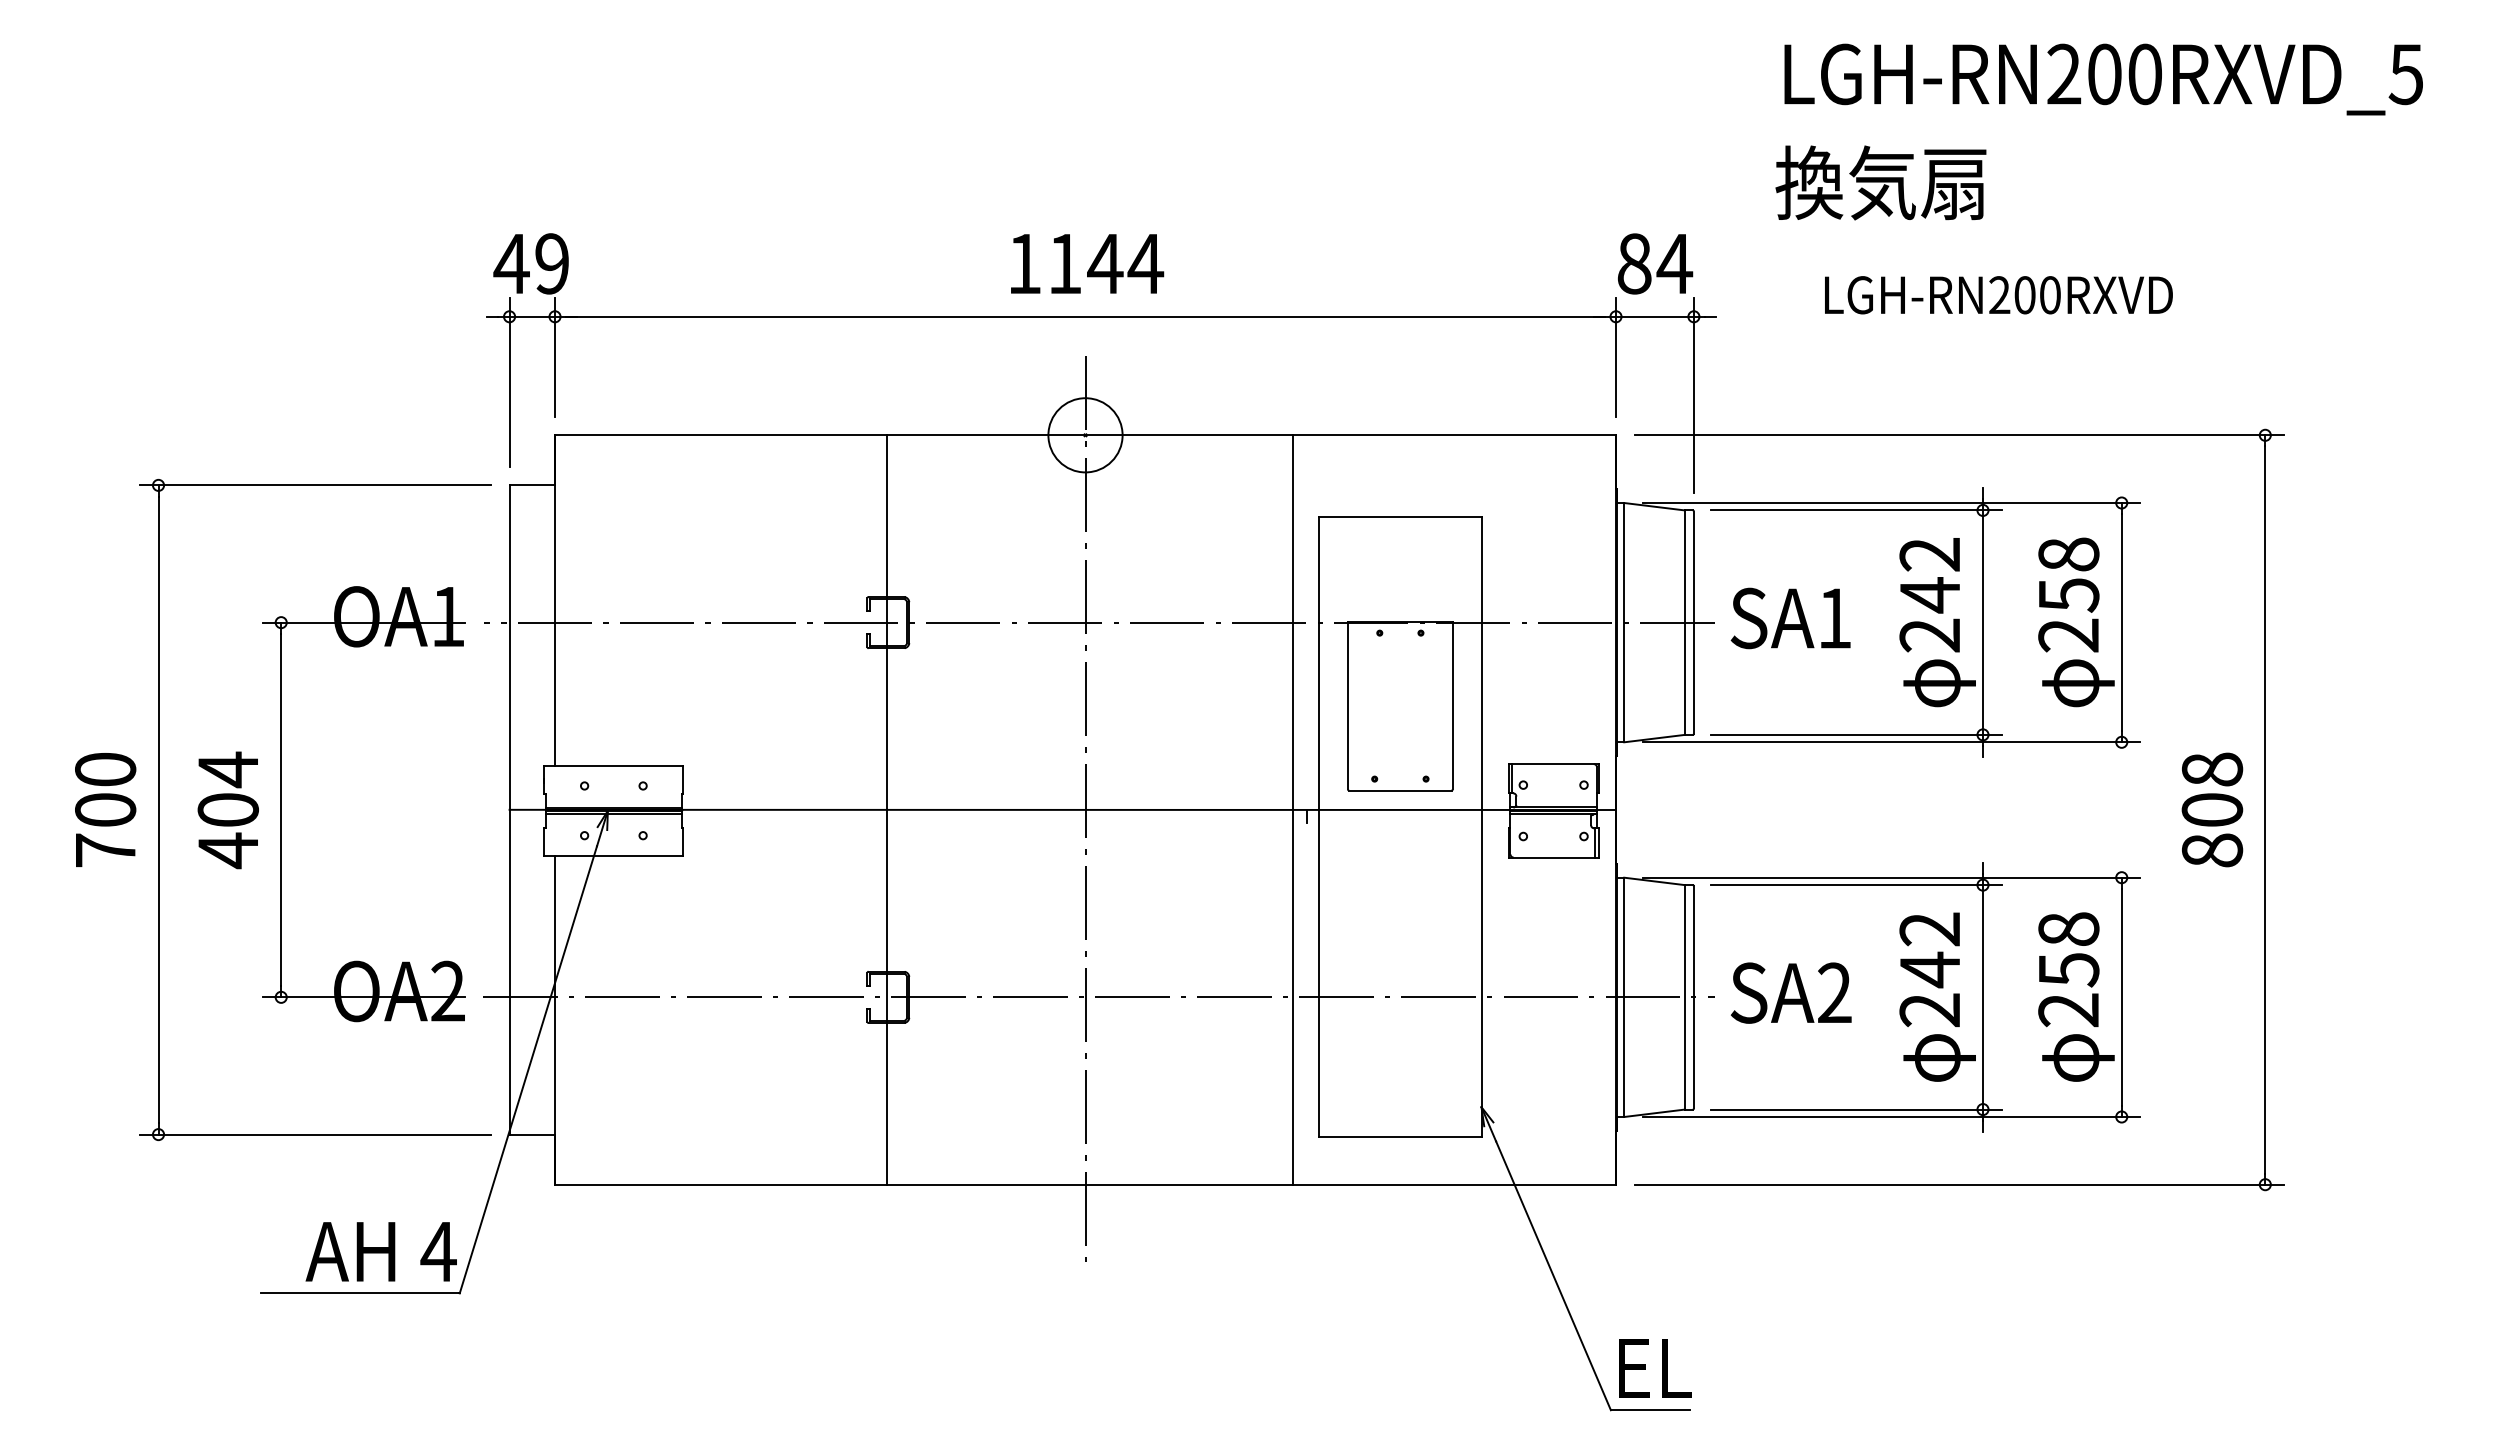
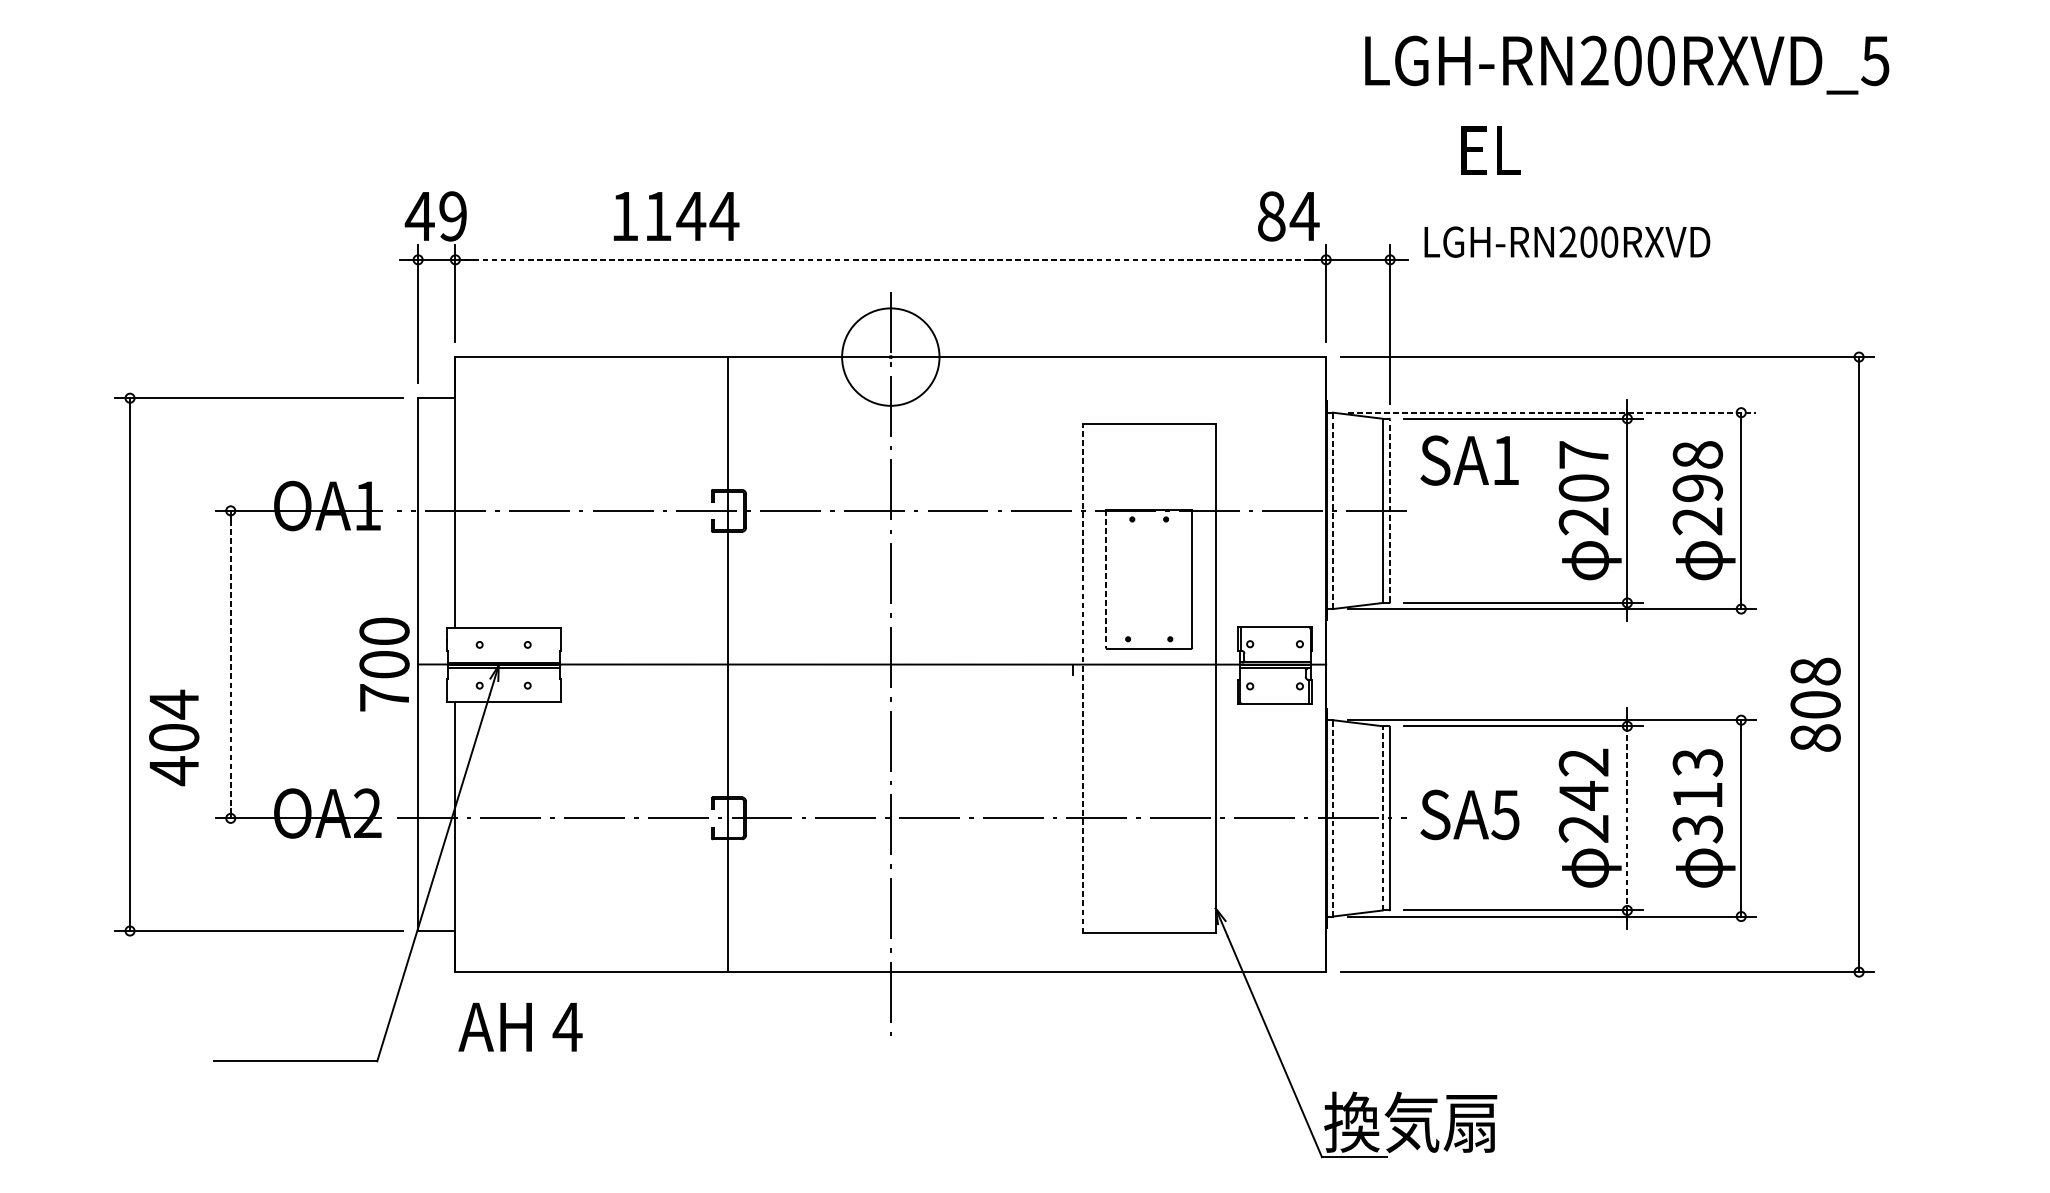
text: (2103, 79) -> (1626, 65), moved
text: (1880, 182) -> (1543, 149), 換気扇 -> EL
text: (1087, 263) -> (676, 216), moved
text: (1655, 263) -> (1288, 216), moved
text: (1998, 295) -> (1567, 242), moved
line: (1086, 316) -> (891, 259), solid -> dashed
circle: (1085, 435) -> (890, 357), size x1.6
line: (1891, 503) -> (1552, 413), solid -> dashed
text: (1929, 575) -> (1583, 472), 242 -> 207
text: (2068, 595) -> (1697, 488), 258 -> 298
text: (1790, 618) -> (1469, 460), moved
line: (1624, 622) -> (1333, 510), solid -> dashed
line: (1693, 622) -> (1389, 510), solid -> dashed
line: (1347, 705) -> (1105, 578), solid -> dashed
text: (105, 809) -> (384, 664), moved
line: (1292, 809) -> (1060, 664), removed
text: (2212, 809) -> (1815, 704), moved
text: (227, 810) -> (173, 738), moved
line: (281, 810) -> (230, 665), solid -> dashed
line: (1319, 826) -> (1082, 678), solid -> dashed
text: (2068, 969) -> (1697, 795), 258 -> 313
text: (1834, 992) -> (1505, 814), SA2 -> SA5
line: (1685, 996) -> (1383, 817), solid -> dashed
line: (1624, 997) -> (1333, 818), solid -> dashed
line: (1983, 997) -> (1627, 818), solid -> dashed
text: (380, 1251) -> (519, 1026), moved
text: (1718, 1367) -> (1410, 1122), EL -> 換気扇

